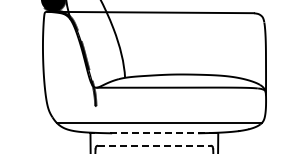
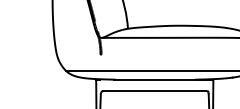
line: (162, 133) -> (162, 79), dashed -> solid
line: (154, 145) -> (154, 90), dashed -> solid

